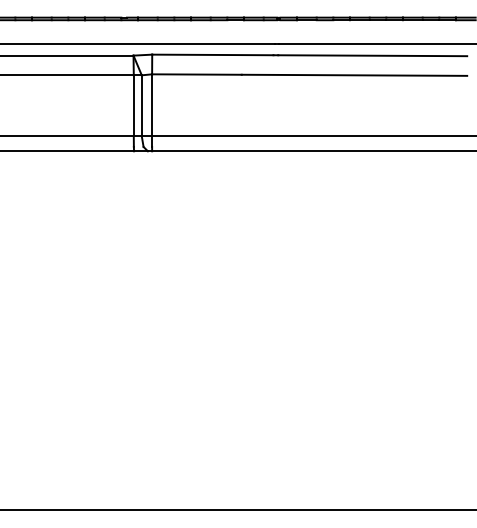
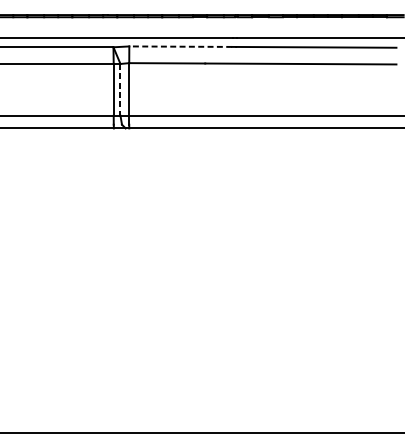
line: (212, 54) -> (180, 46), solid -> dashed
line: (141, 105) -> (120, 89), solid -> dashed

